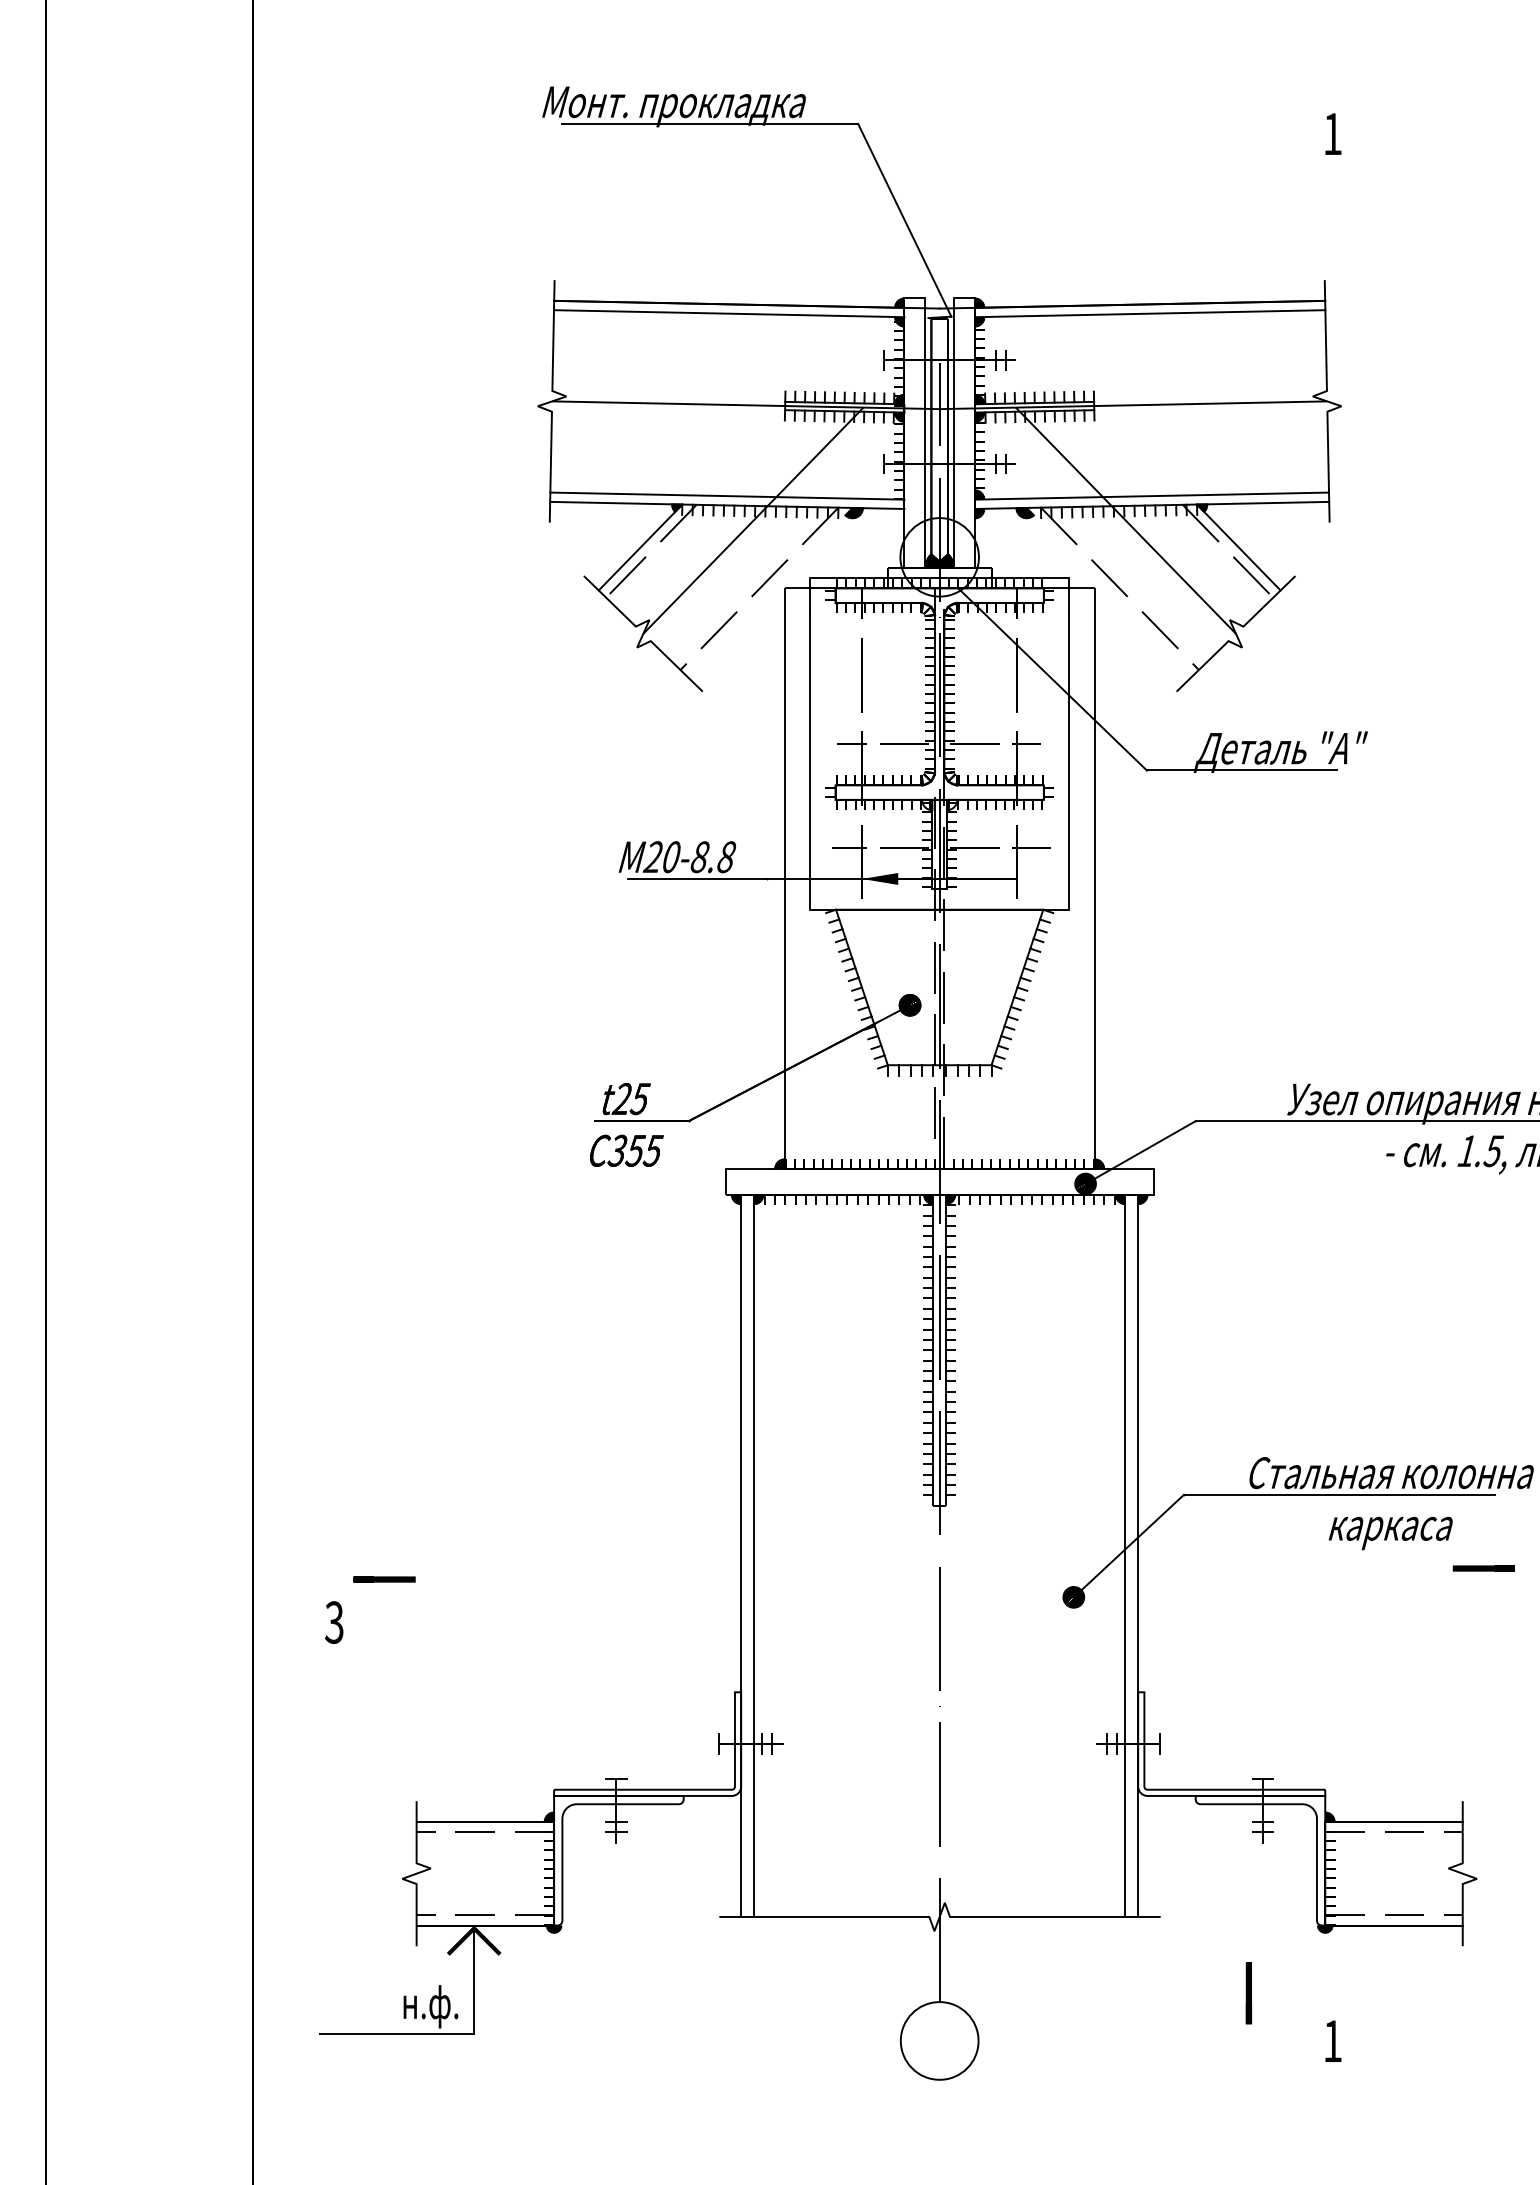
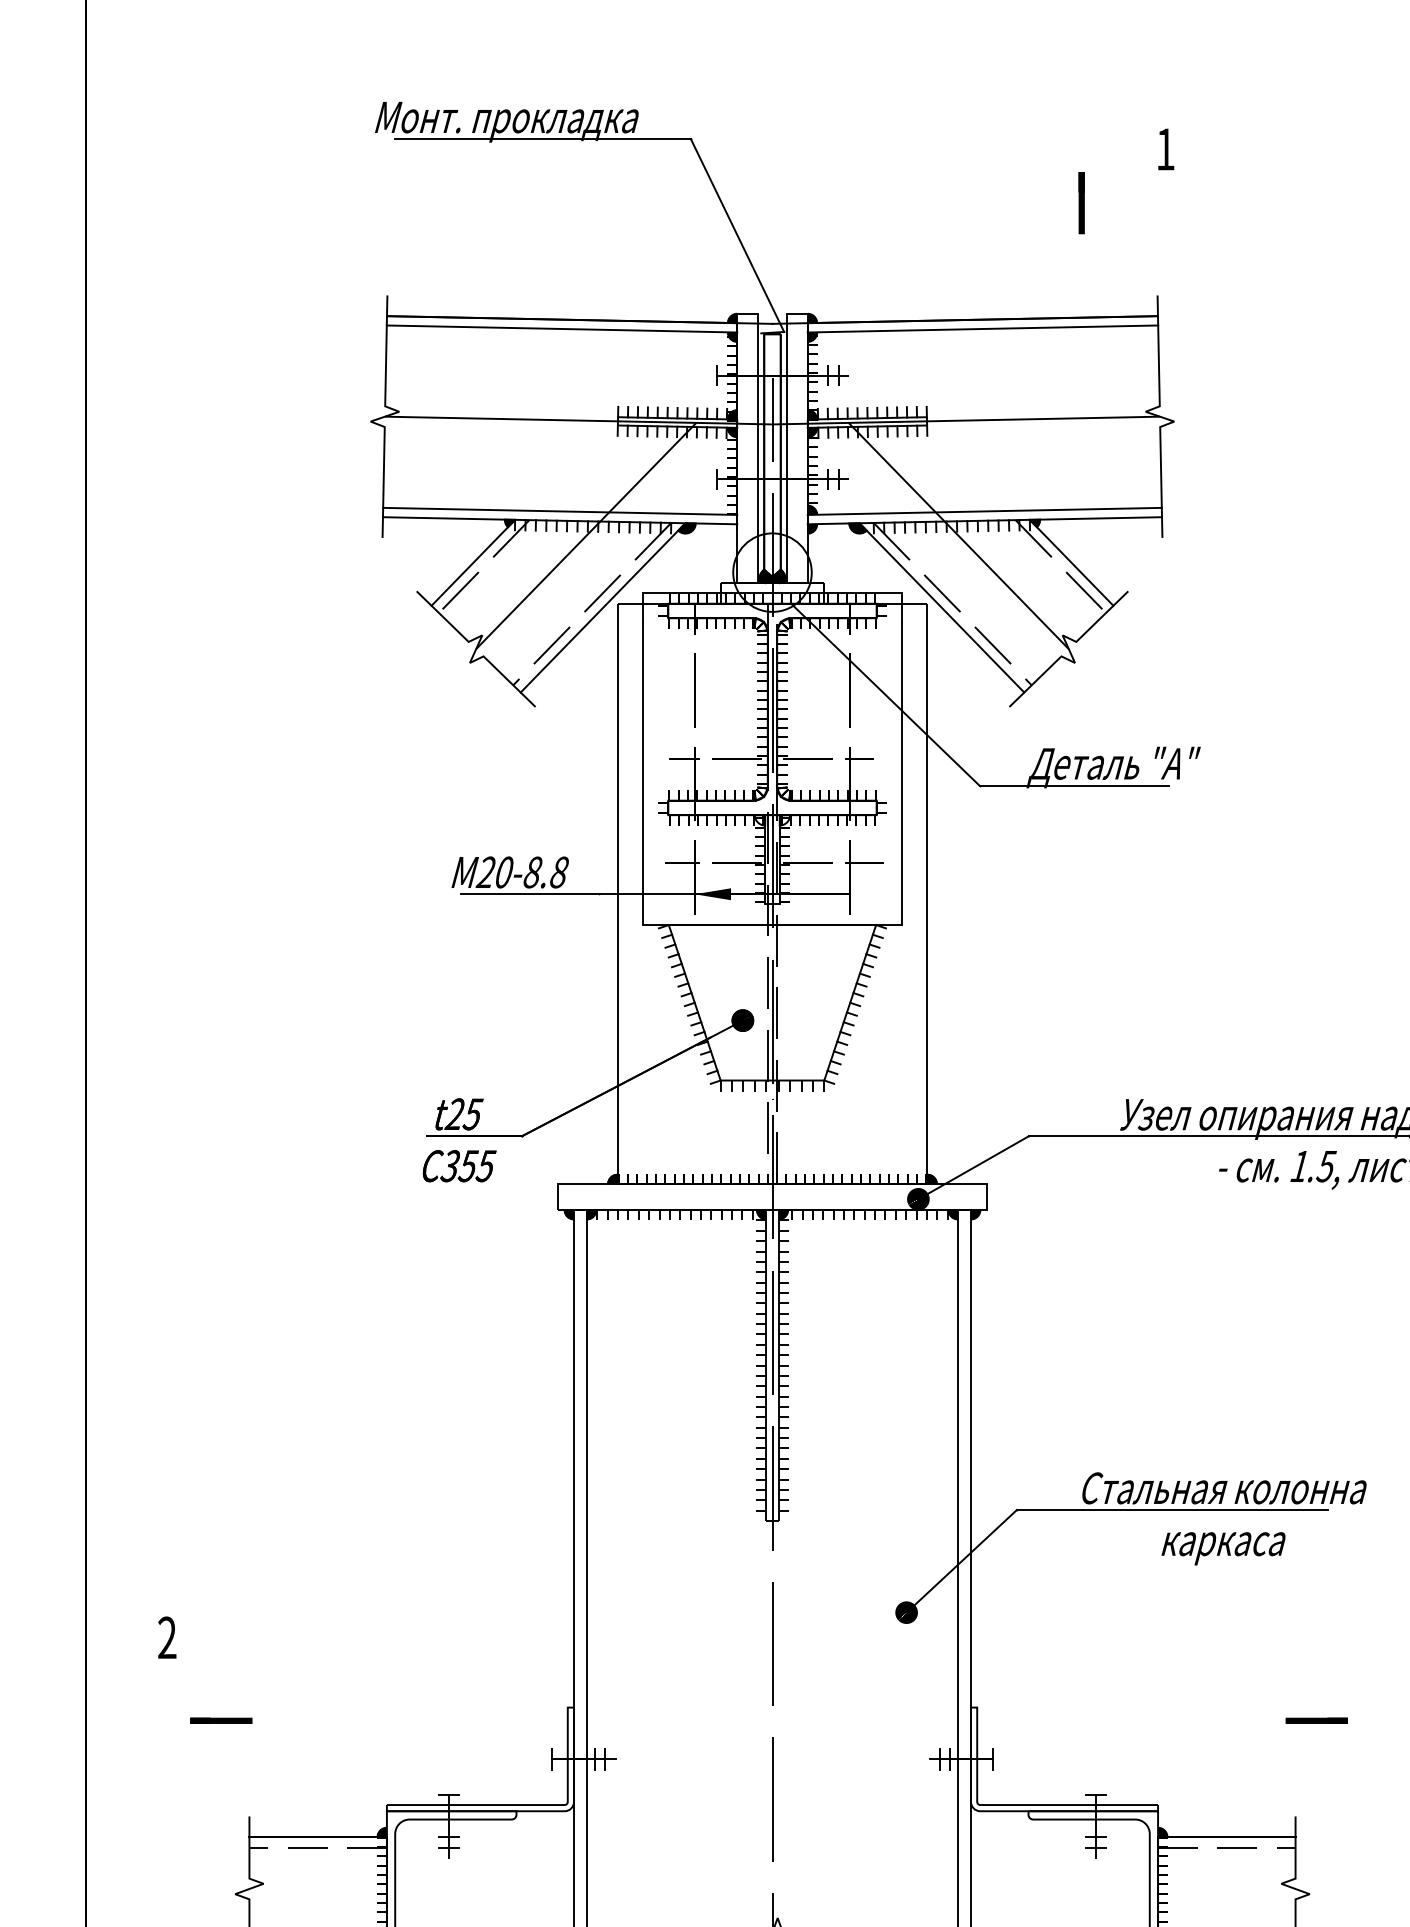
line: (1248, 187) -> (1081, 202), added
line: (769, 592) -> (602, 607), added
line: (1108, 592) -> (941, 607), added
line: (1483, 1568) -> (1316, 1720), moved
line: (384, 1579) -> (221, 1720), moved
text: (334, 1622) -> (167, 1637), 3 -> 2

